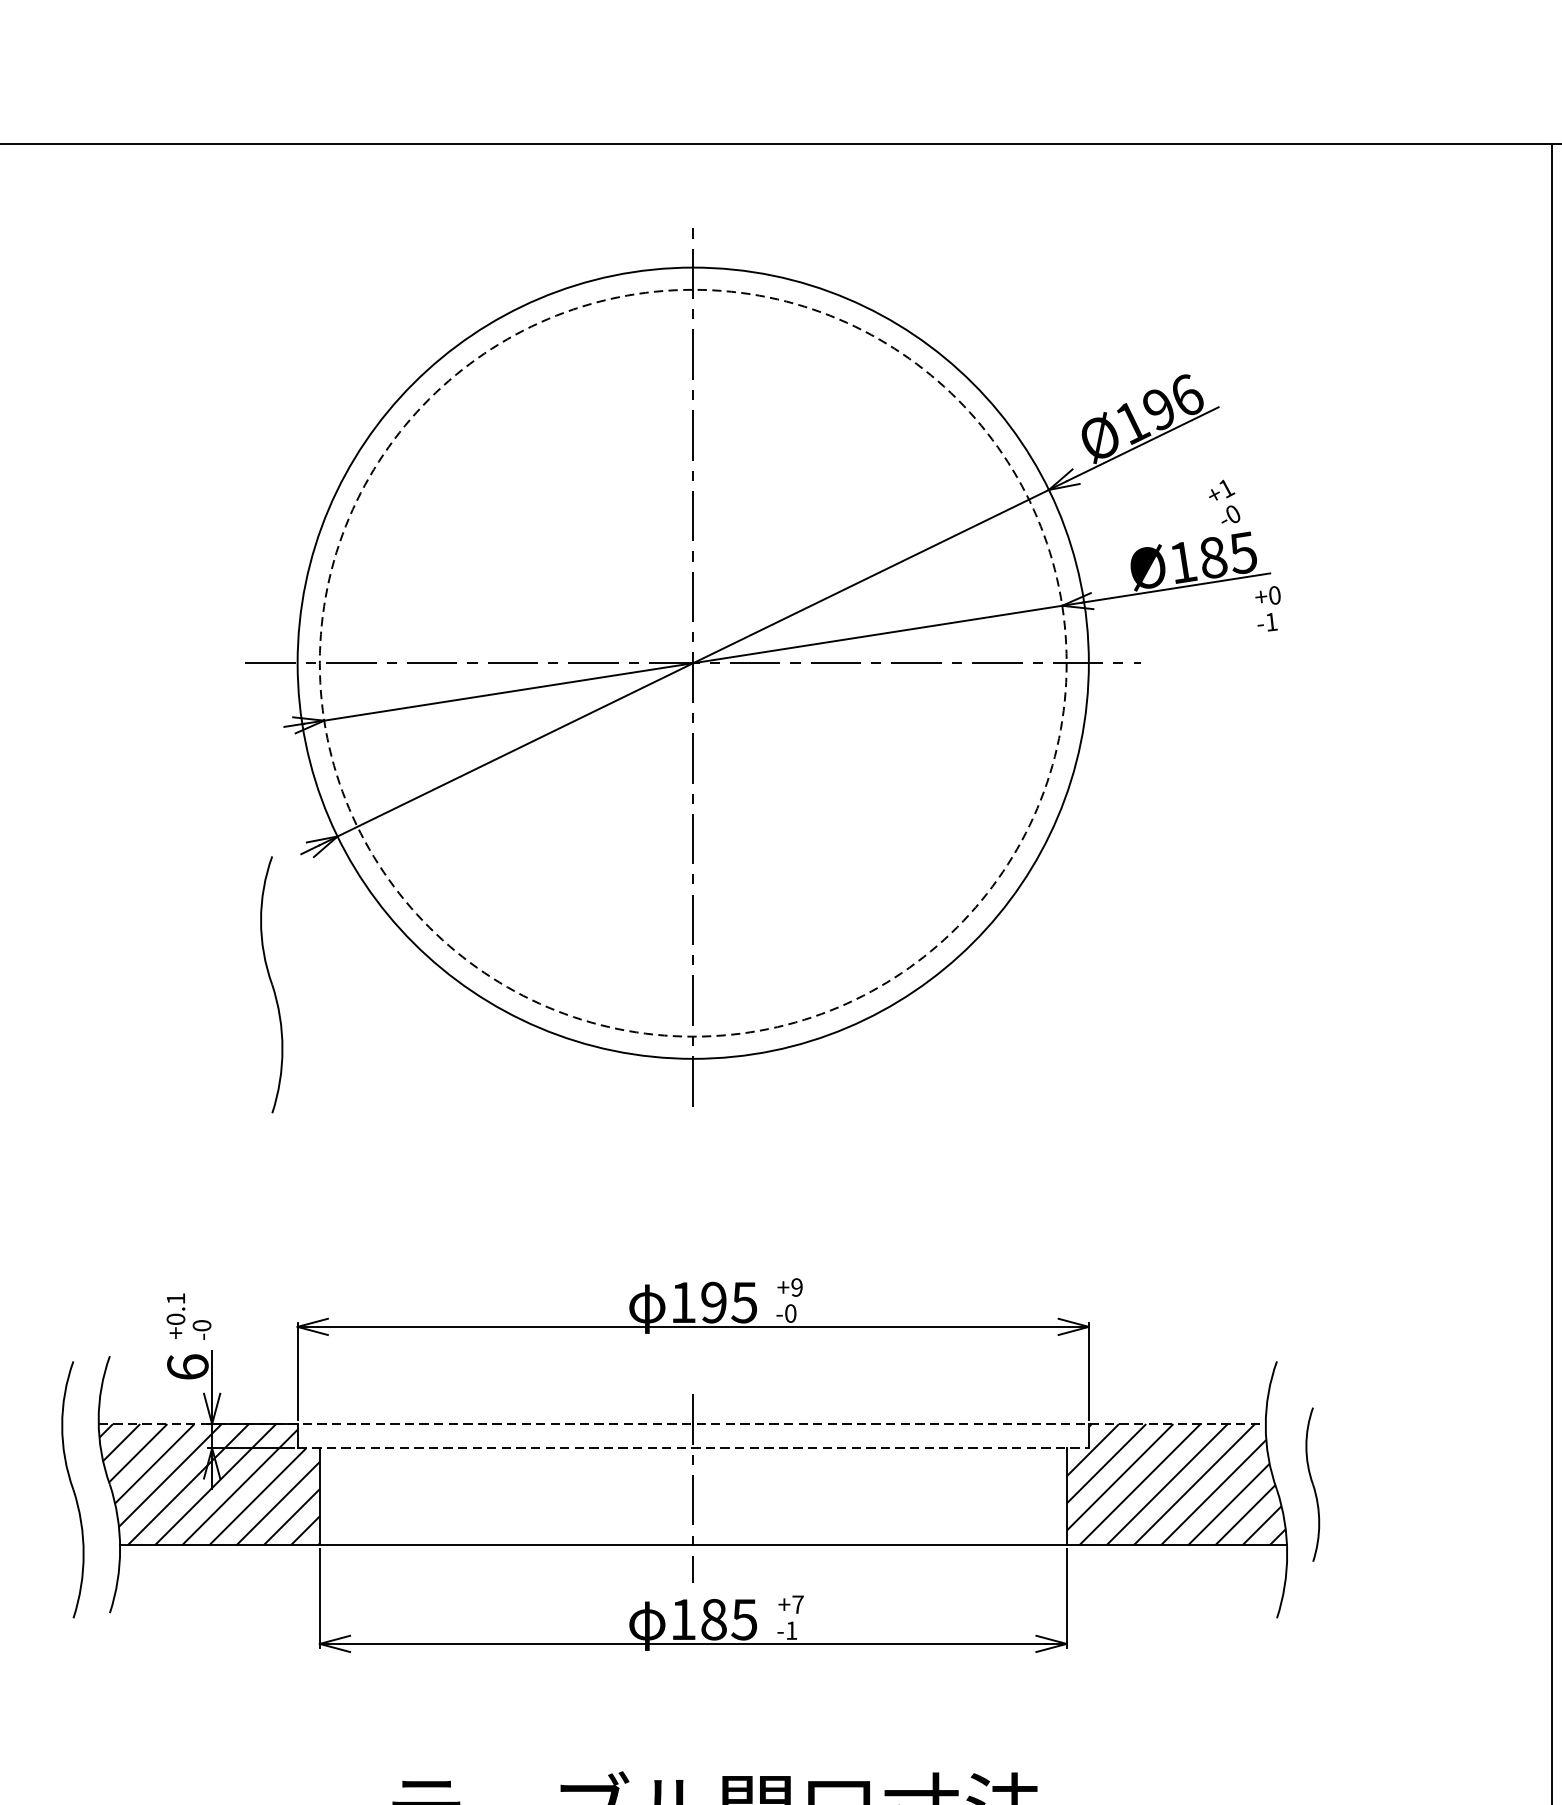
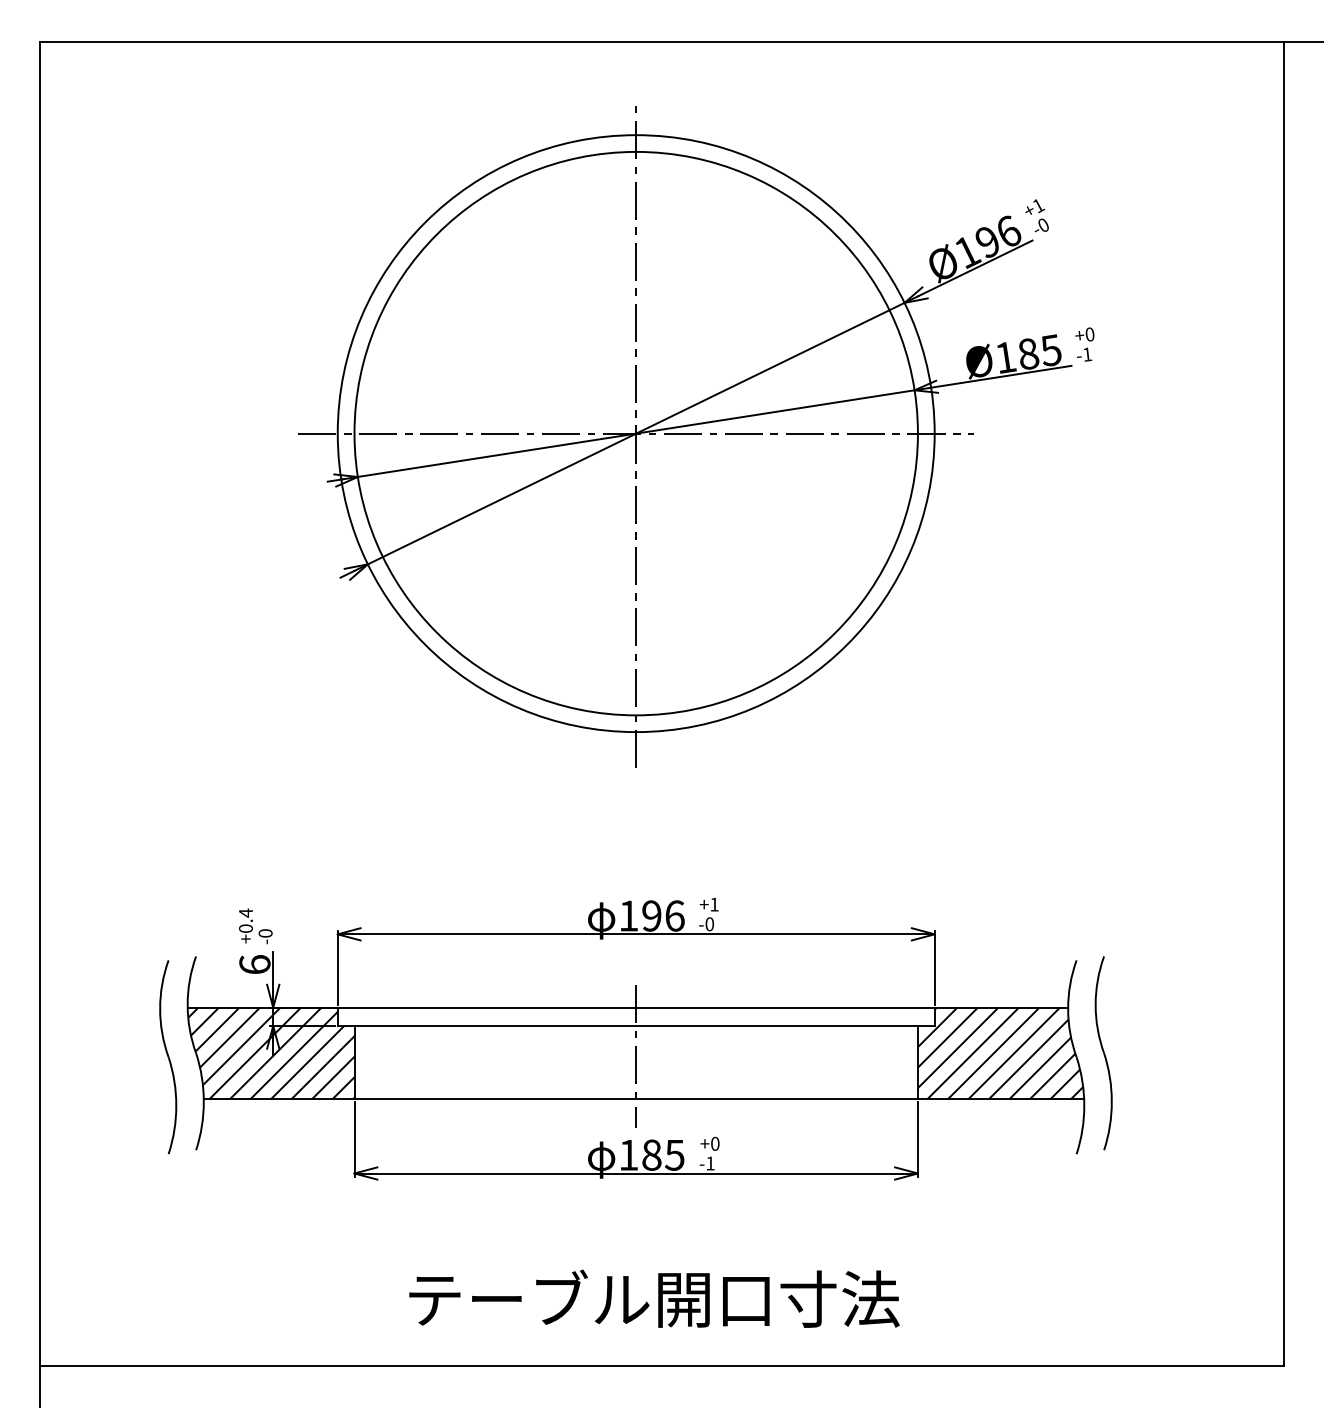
text: (1223, 501) -> (1036, 215), moved
text: (1267, 608) -> (1084, 344), moved
circle: (692, 663) -> (635, 433), dashed -> solid
part: (272, 985) -> (318, 676), removed
text: (797, 1287) -> (714, 904), +9 -> +1
text: (175, 1297) -> (245, 912), +0.1 -> +0.4
text: (743, 1301) -> (674, 915), 195 -> 196
line: (683, 1423) -> (628, 1007), dashed -> solid
line: (693, 1447) -> (636, 1025), dashed -> solid
part: (1312, 1484) -> (1103, 1053), size x1.67
text: (798, 1604) -> (715, 1143), +7 -> +0

